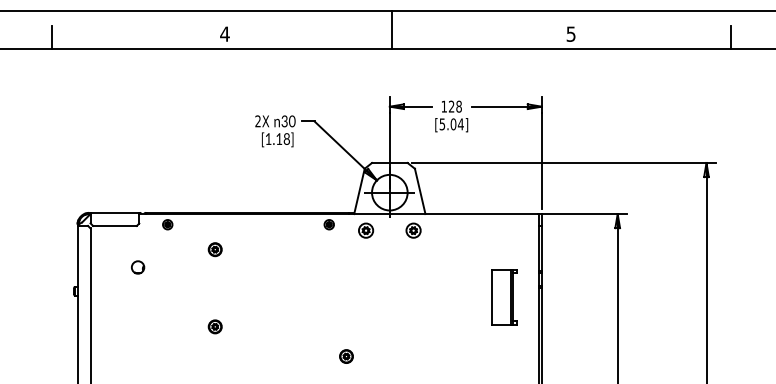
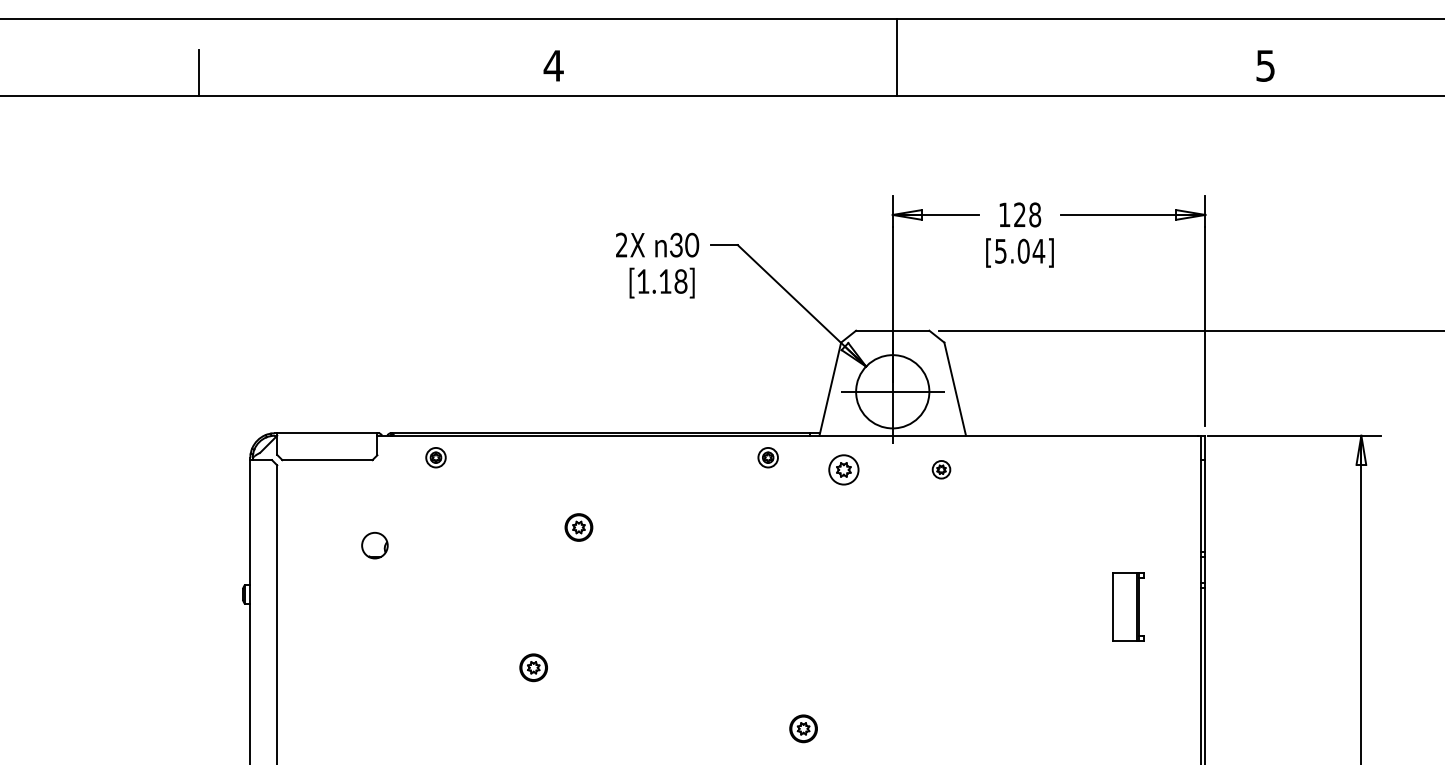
part: (413, 230) -> (941, 469), size x0.6
part: (214, 249) -> (577, 527), moved
part: (504, 297) -> (1128, 607), size x0.6

